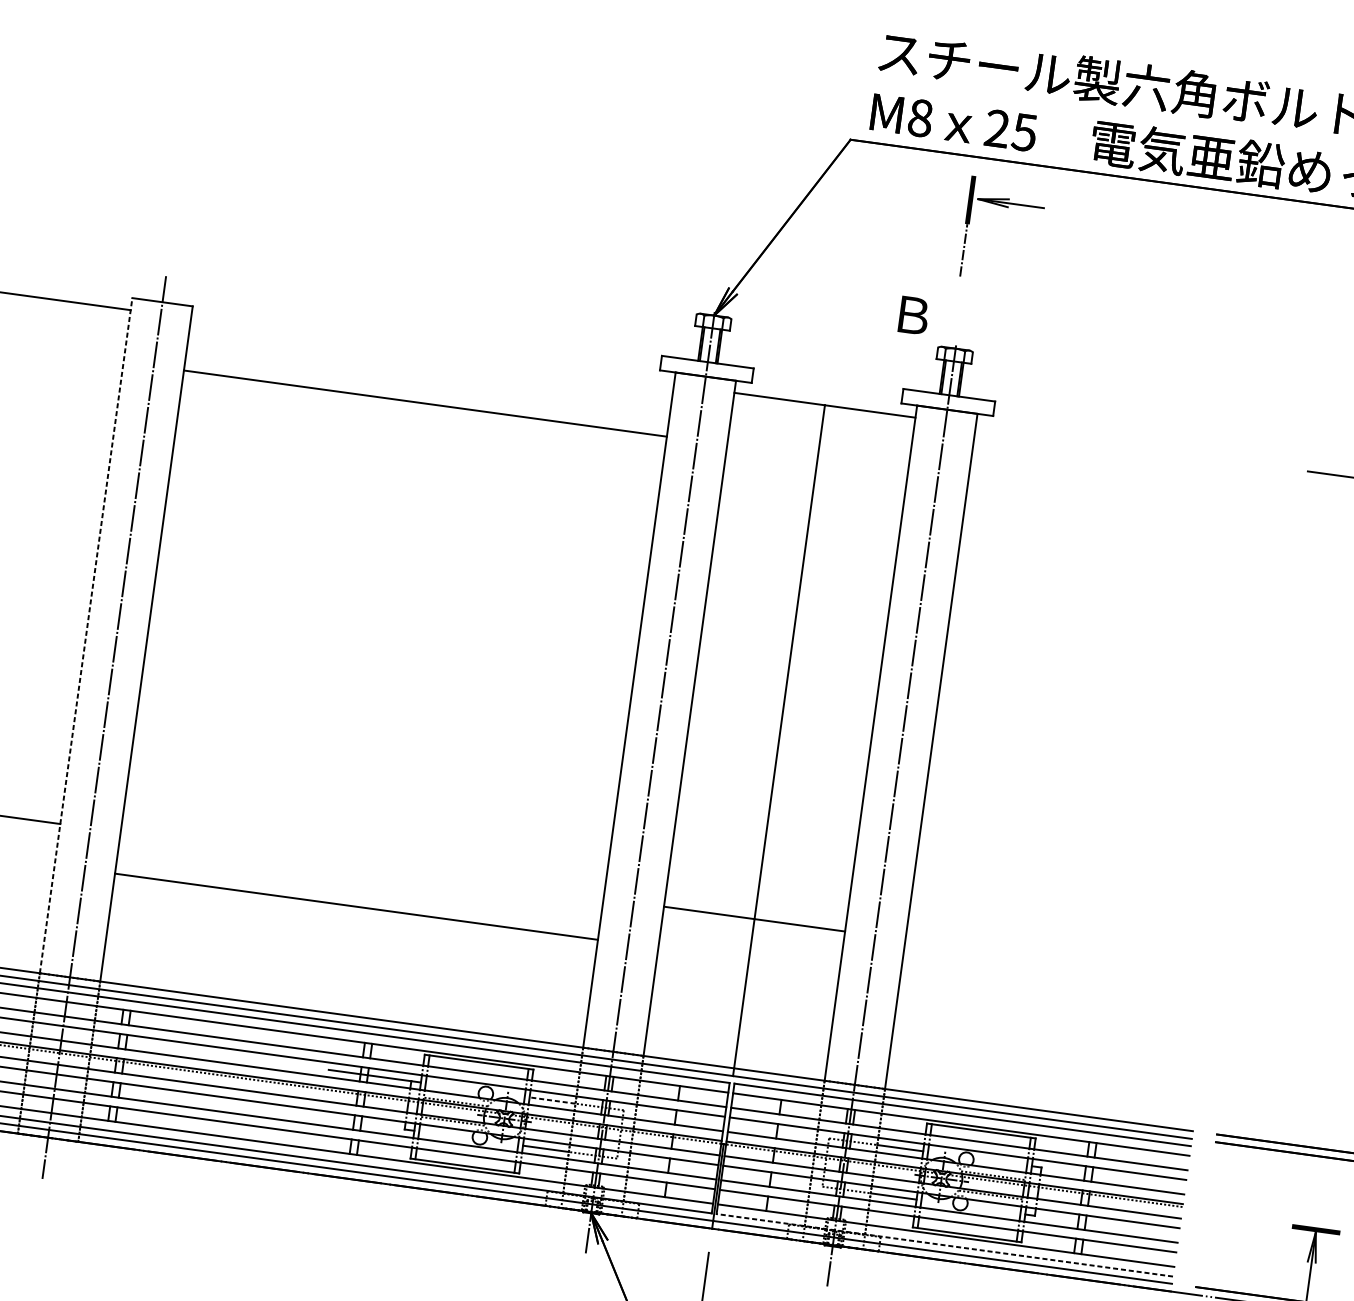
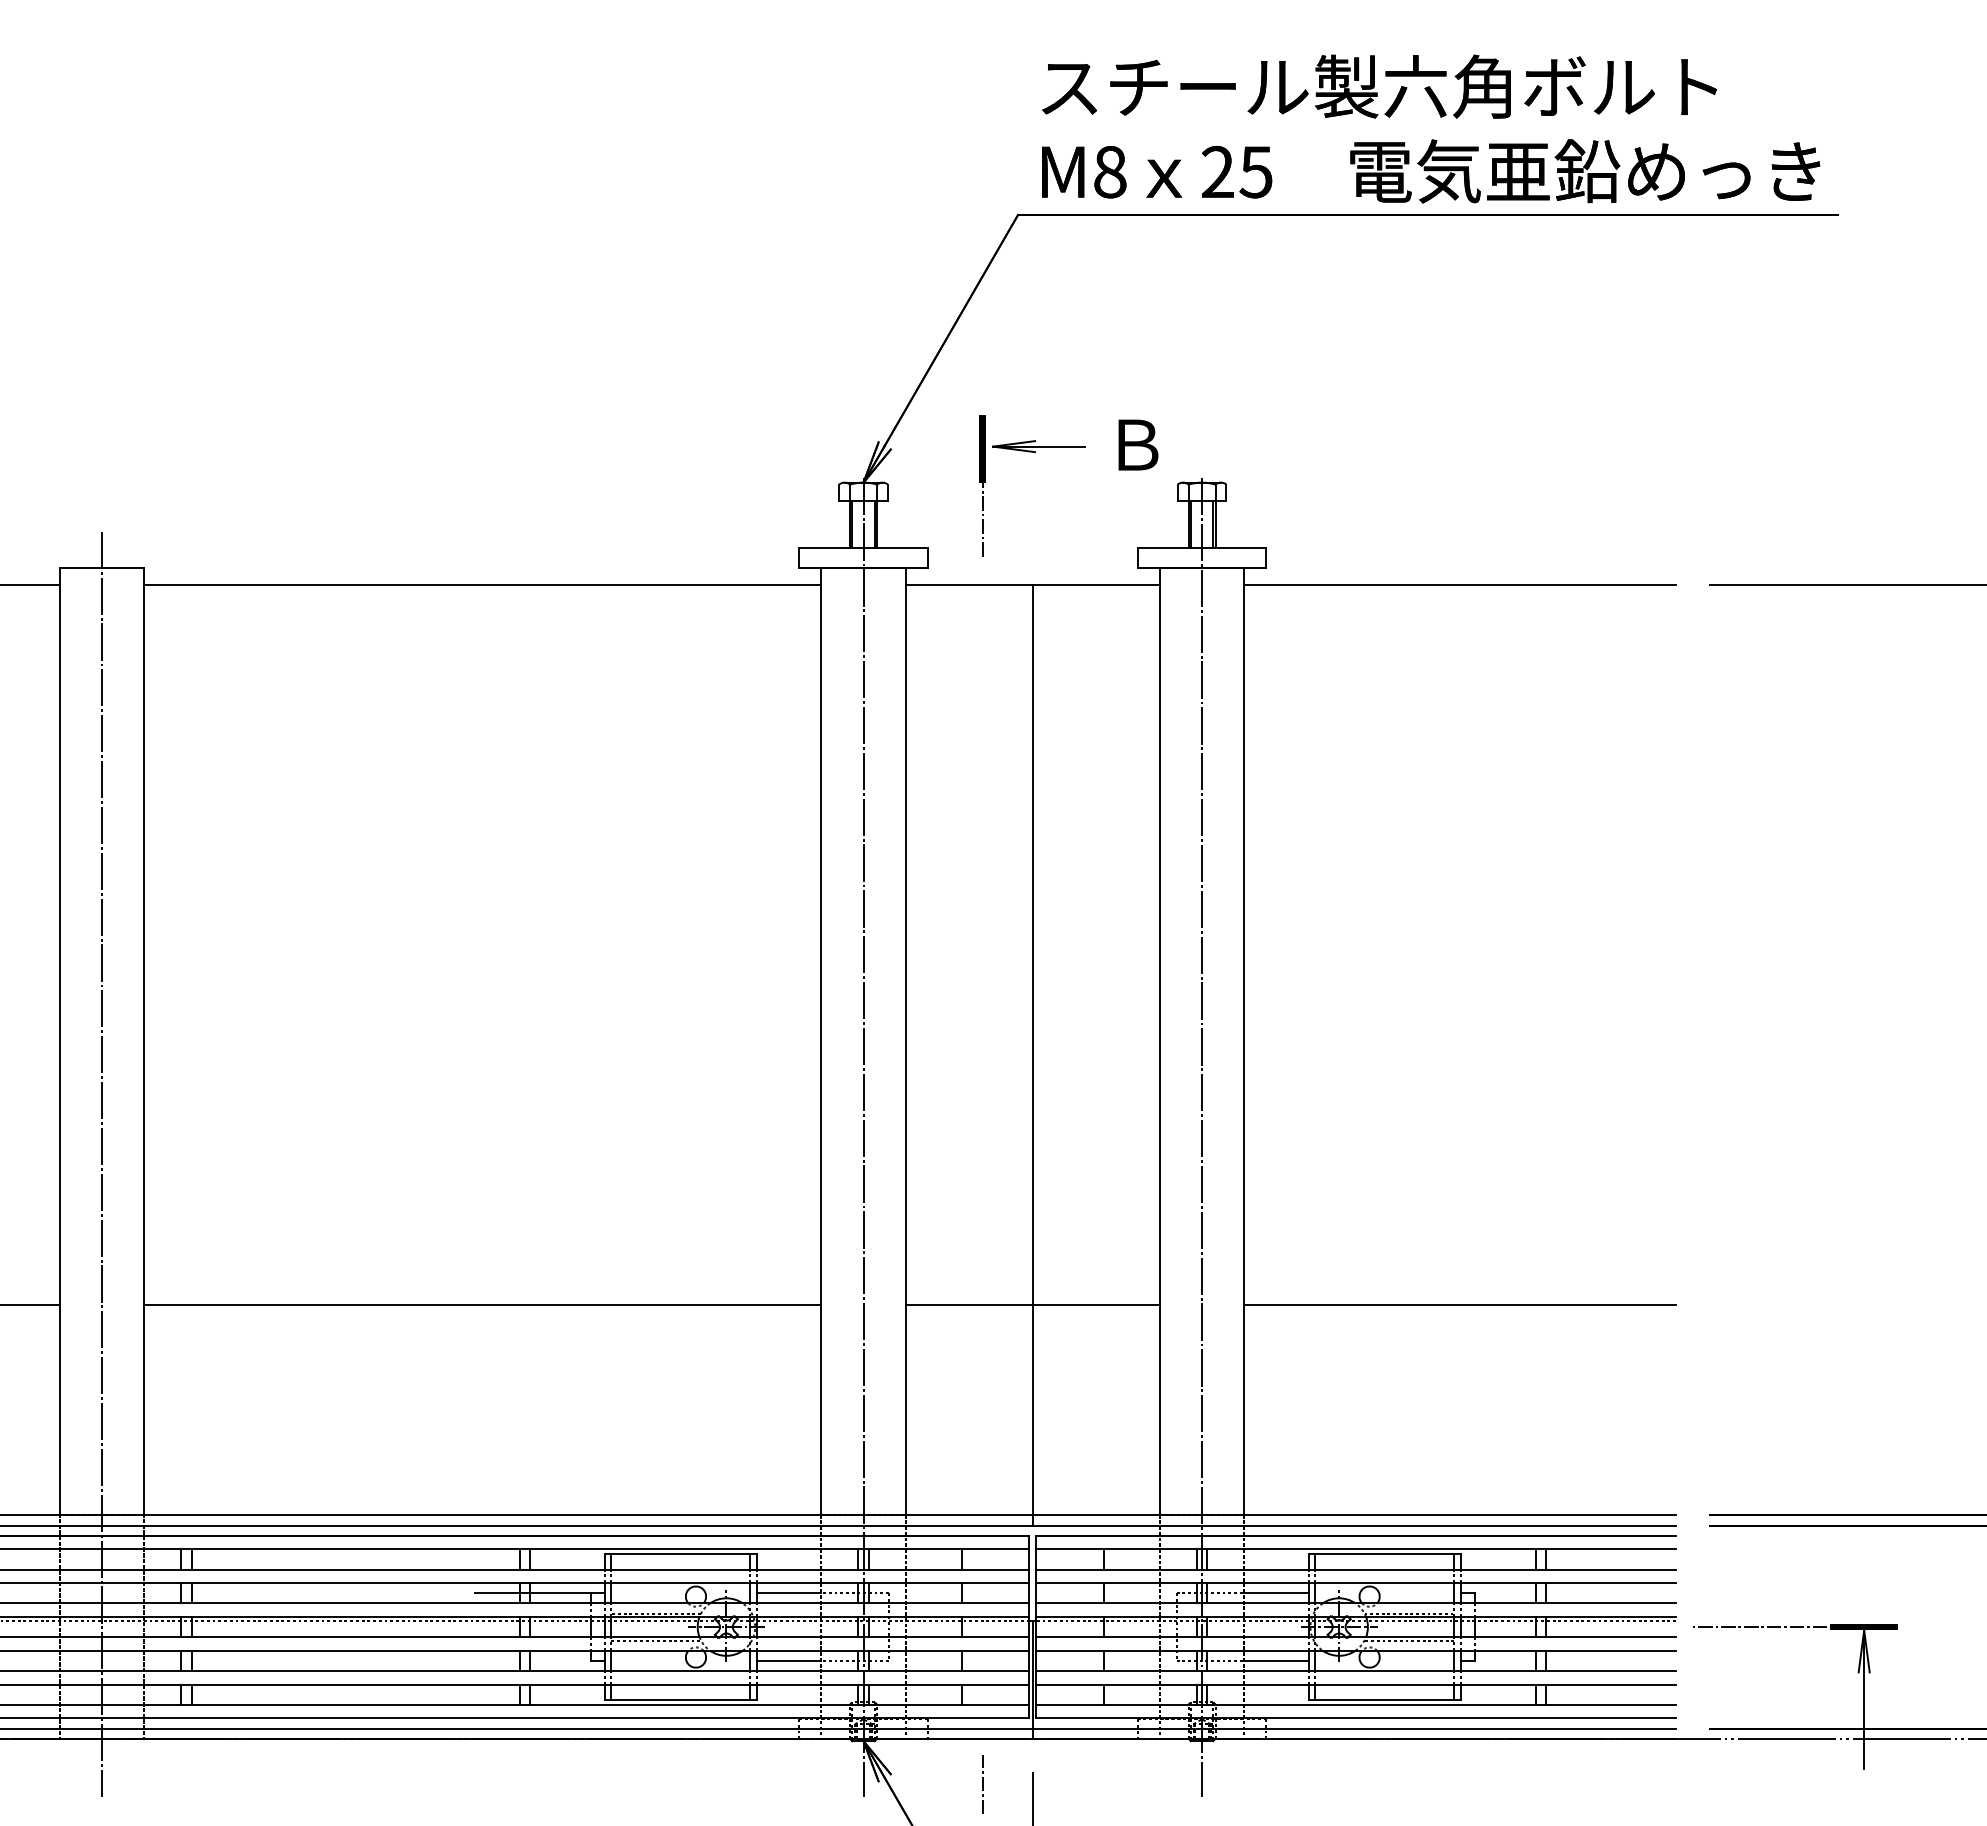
part: (1007, 208) -> (1035, 453), moved
line: (425, 403) -> (482, 585), moved
line: (1129, 447) -> (1459, 585), added
line: (86, 634) -> (59, 1040), dashed -> solid
line: (356, 906) -> (482, 1305), moved
line: (1058, 960) -> (1459, 1305), added
line: (552, 1100) -> (788, 1593), dashed -> solid
line: (1241, 1219) -> (1759, 1627), added
line: (945, 1245) -> (1356, 1718), dashed -> solid
line: (671, 1255) -> (982, 1784), added

